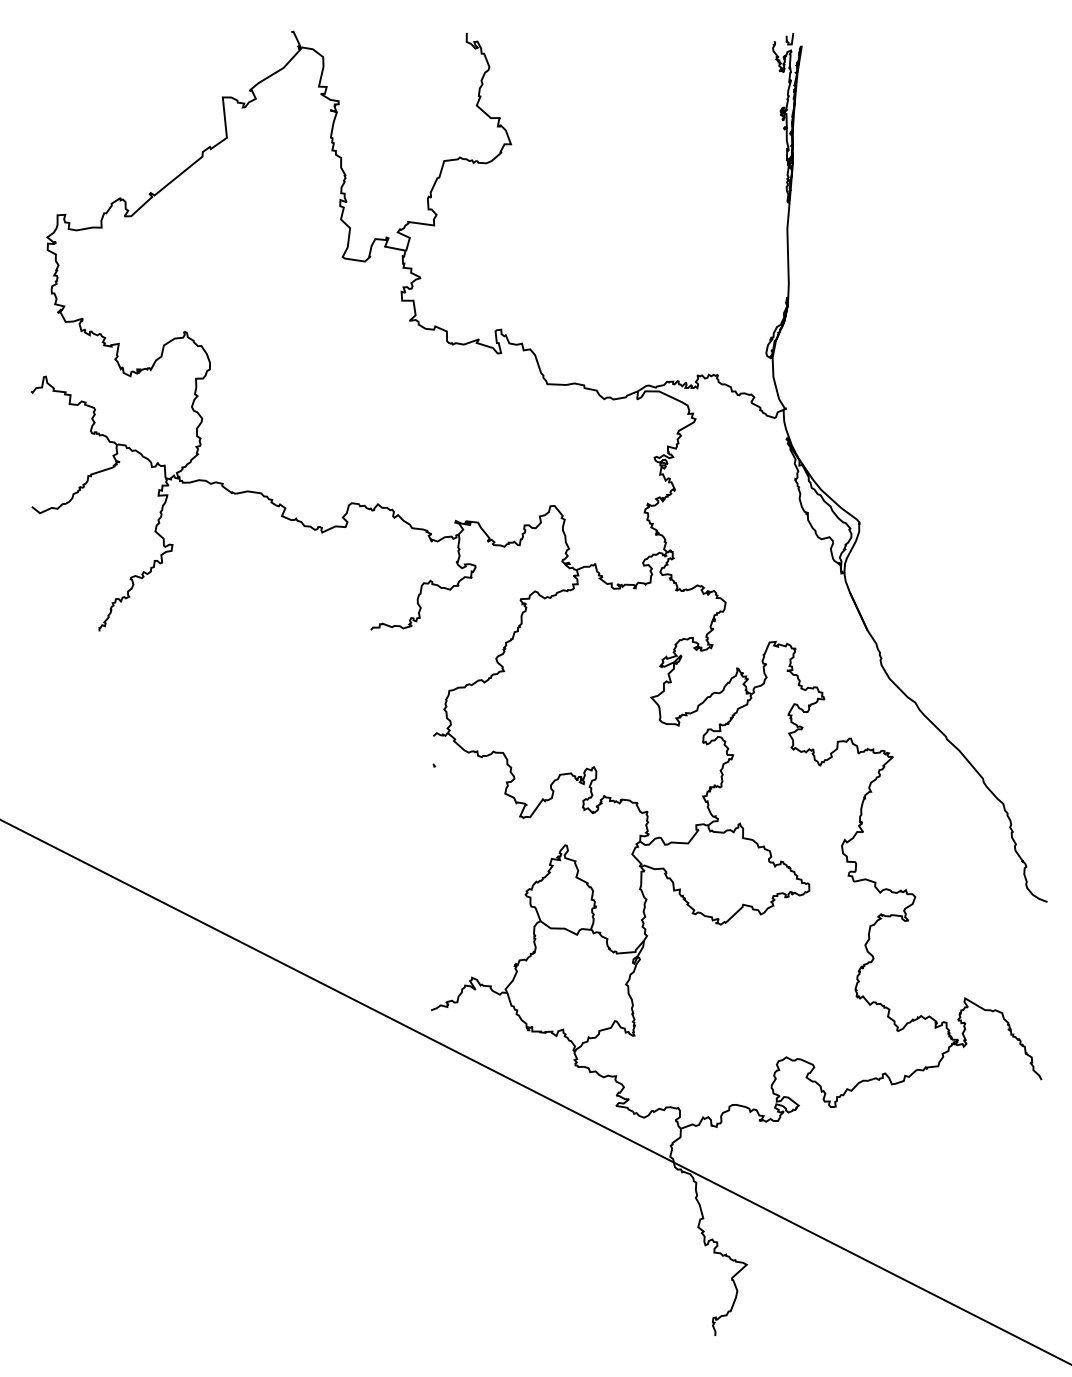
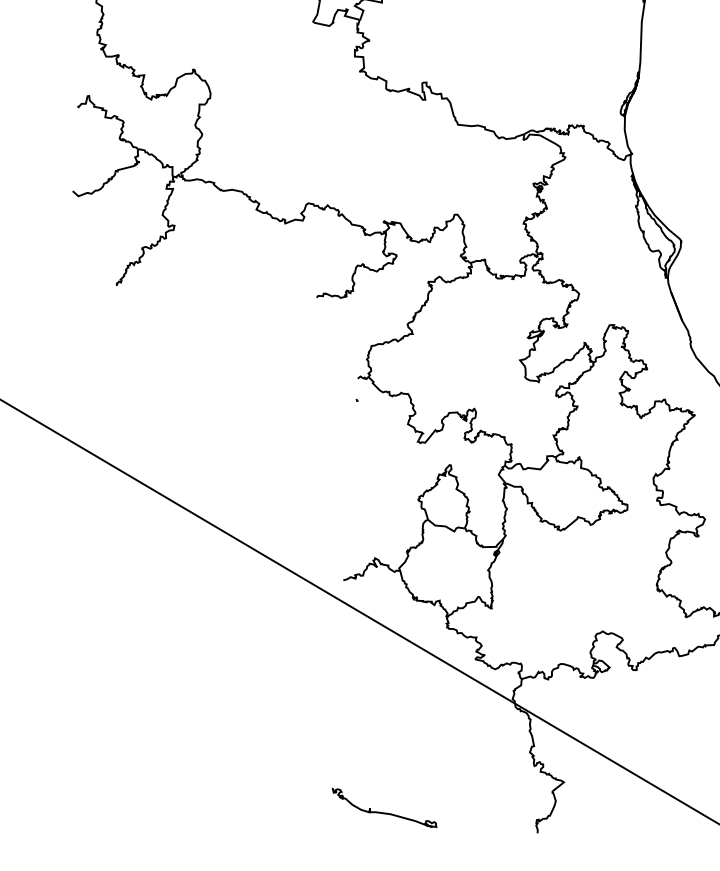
curve: (502, 1320) -> (381, 812), added

